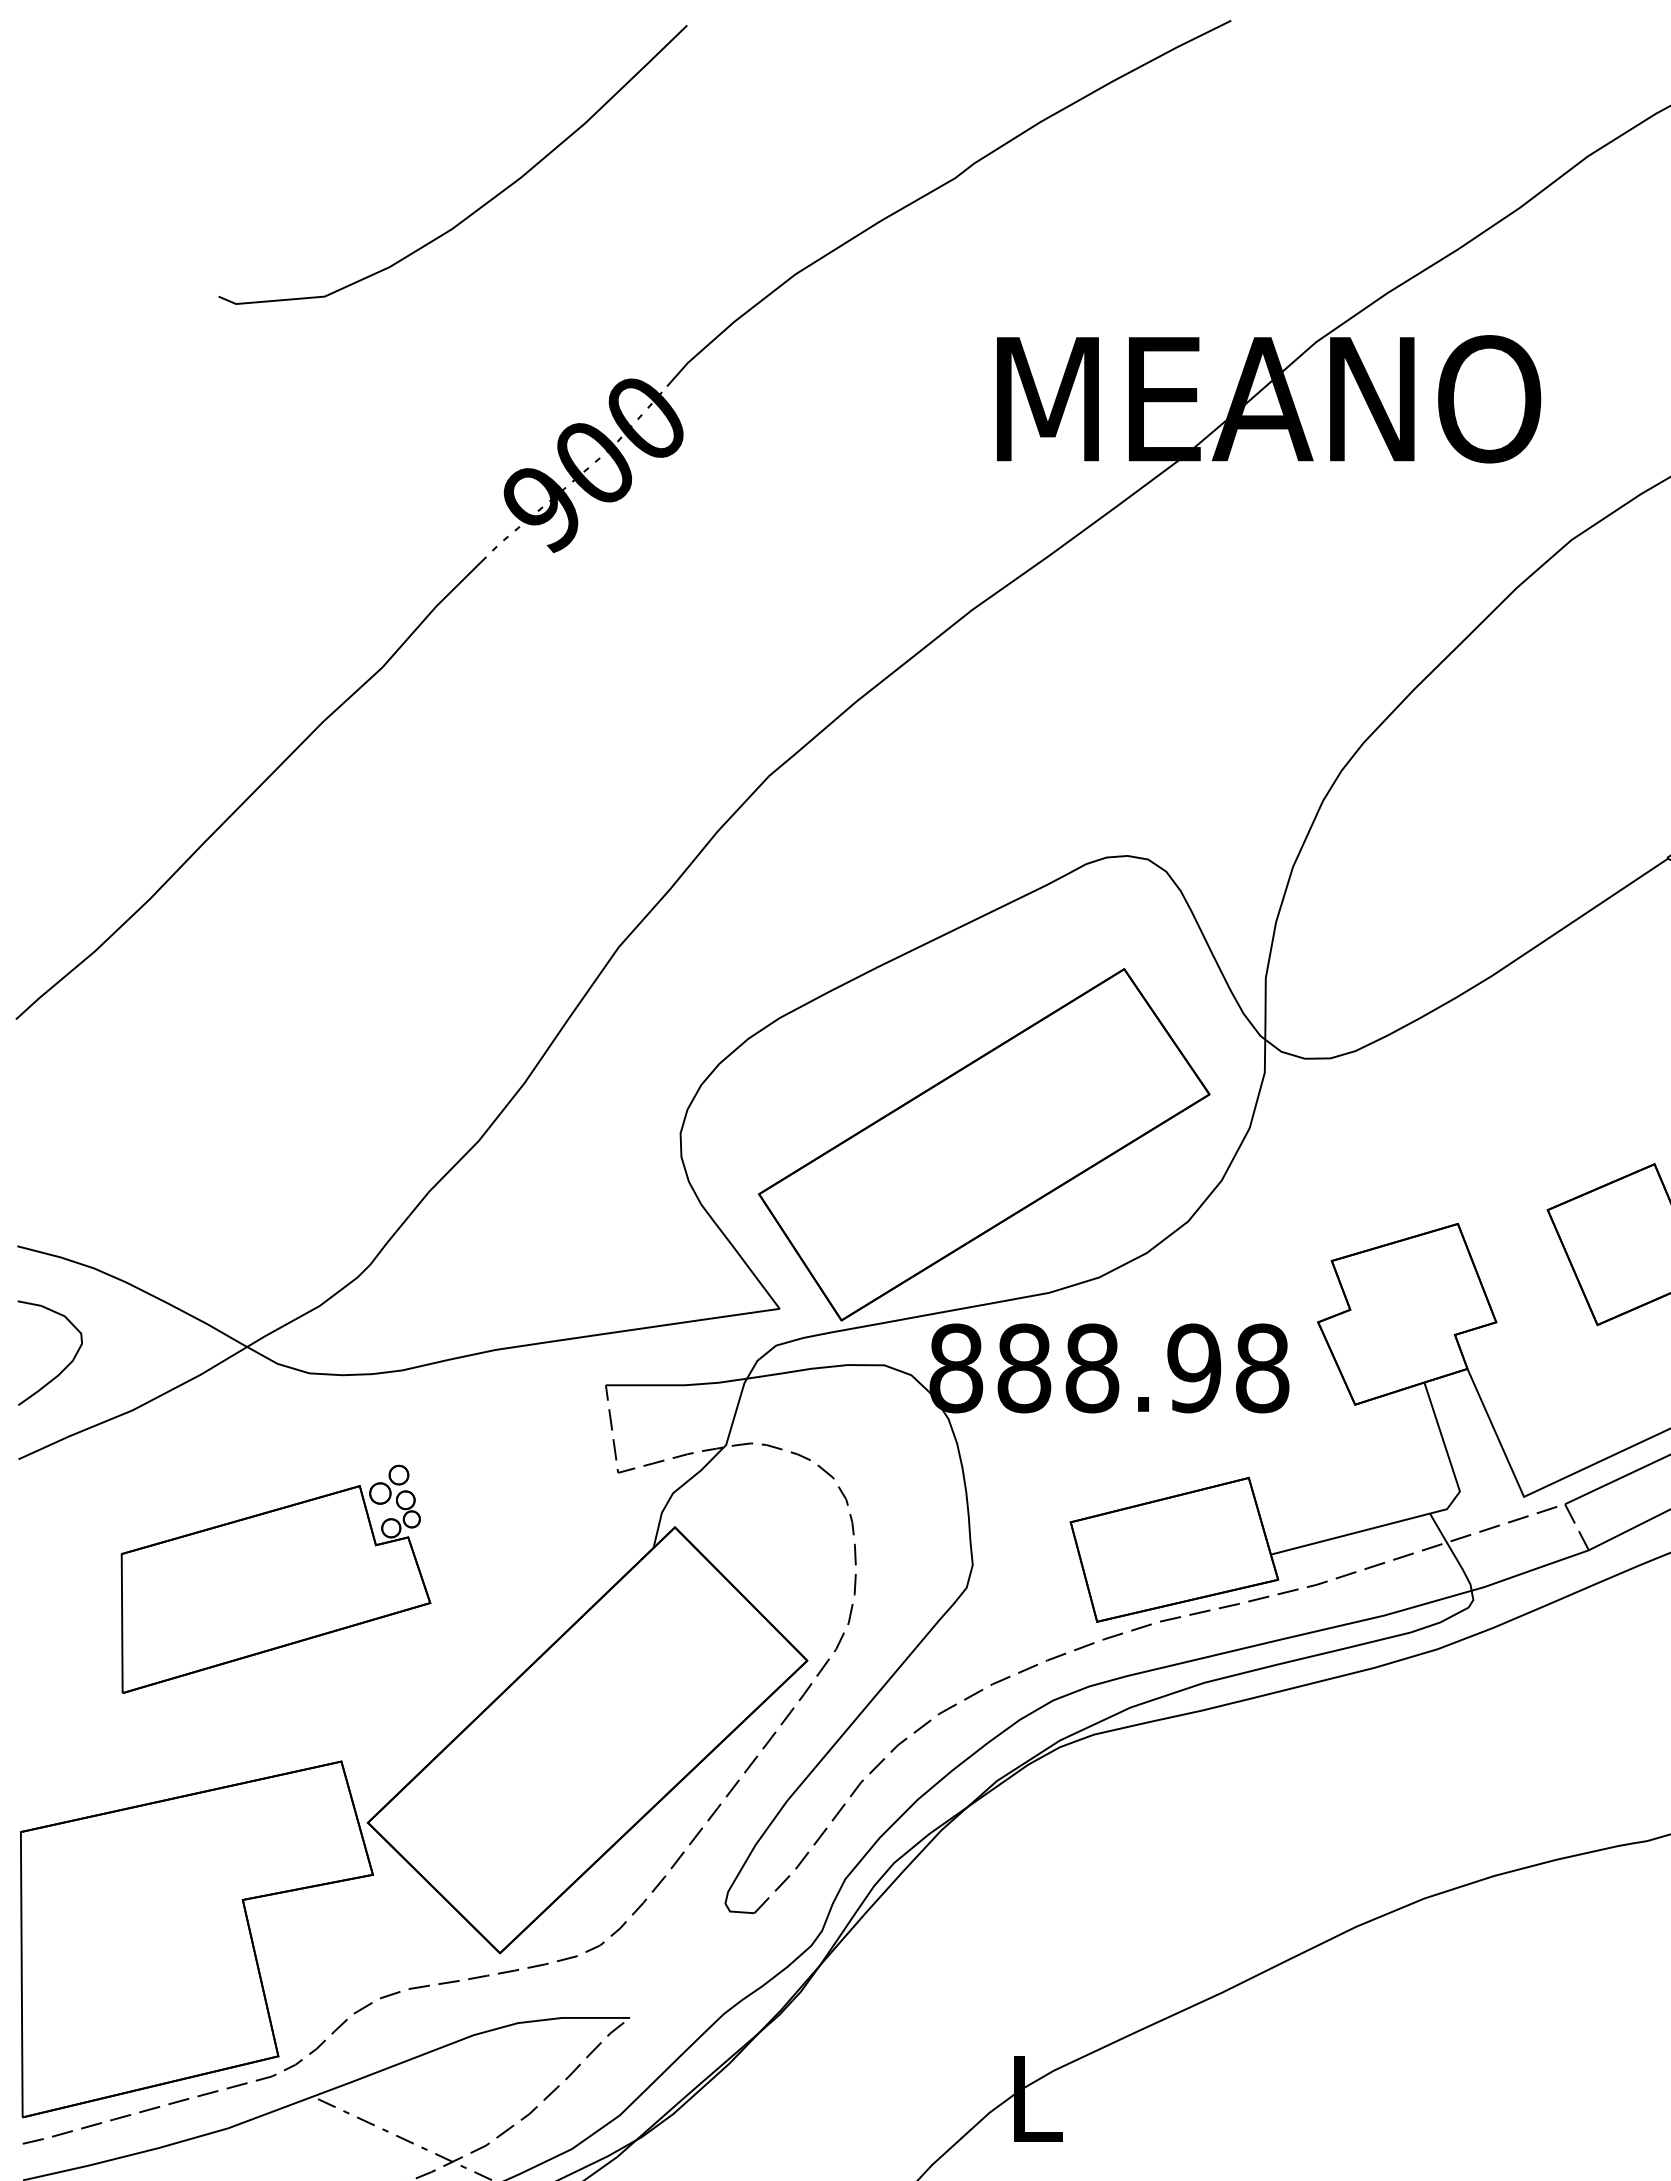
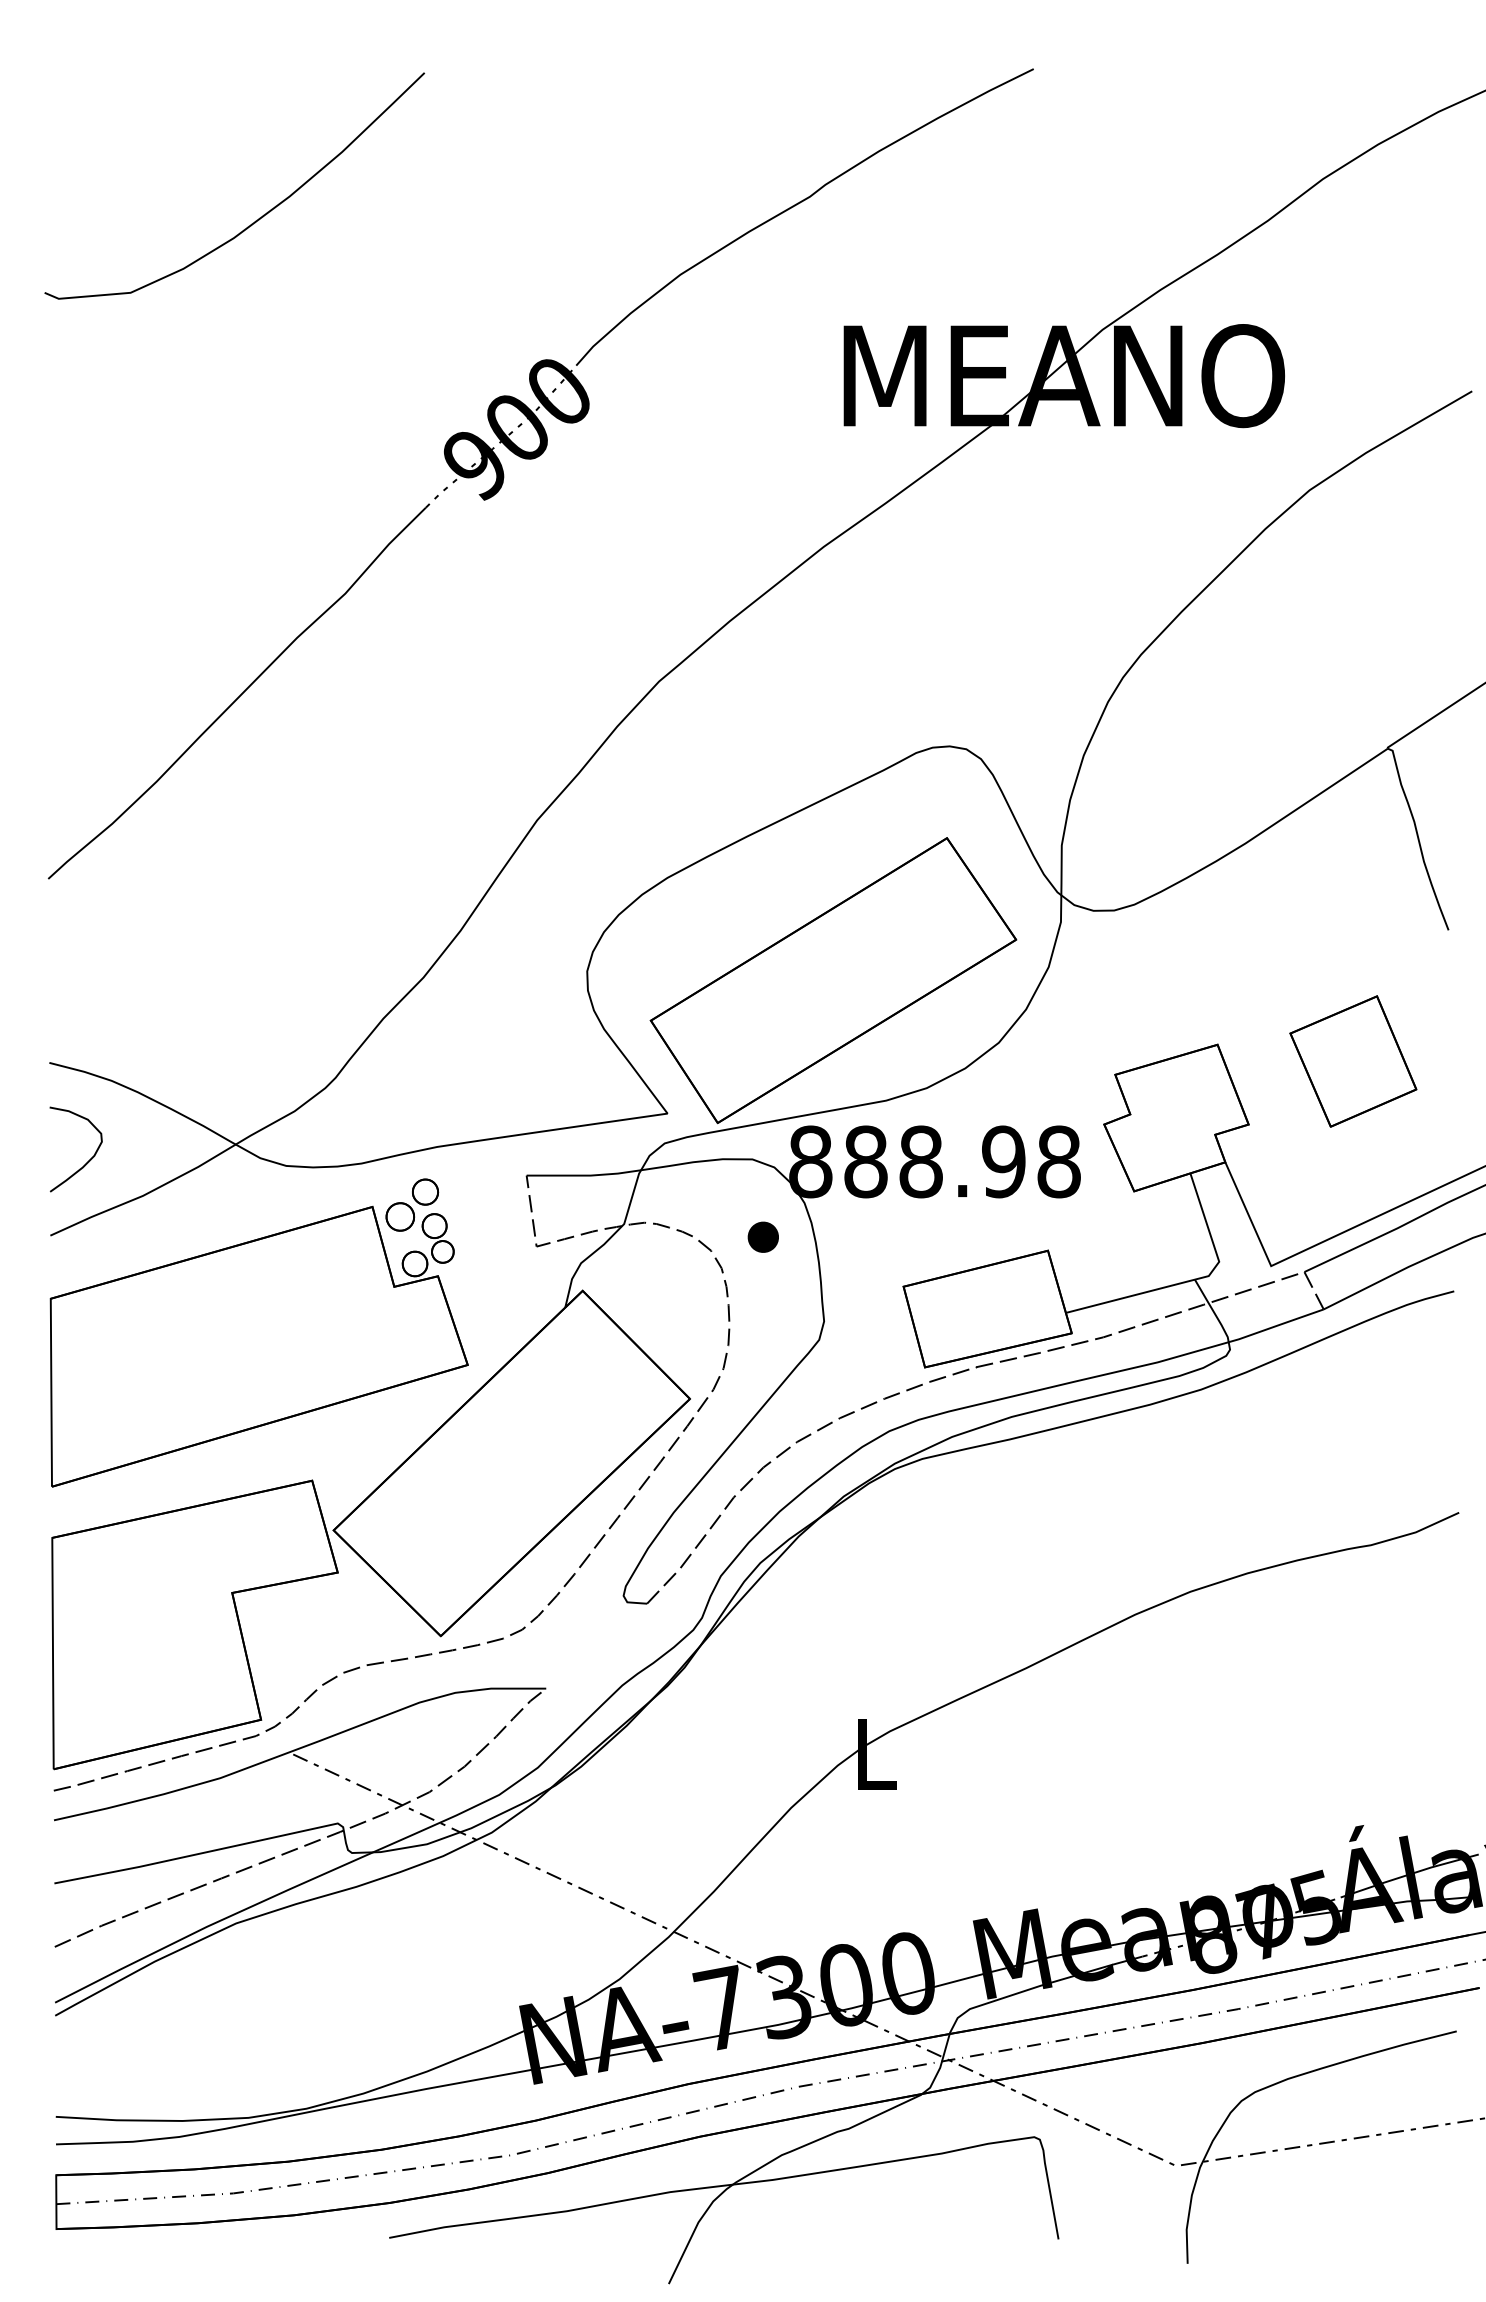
curve: (483, 203) -> (259, 217), moved
part: (896, 1460) -> (762, 1236), added
part: (275, 1578) -> (258, 1332), size x1.67

